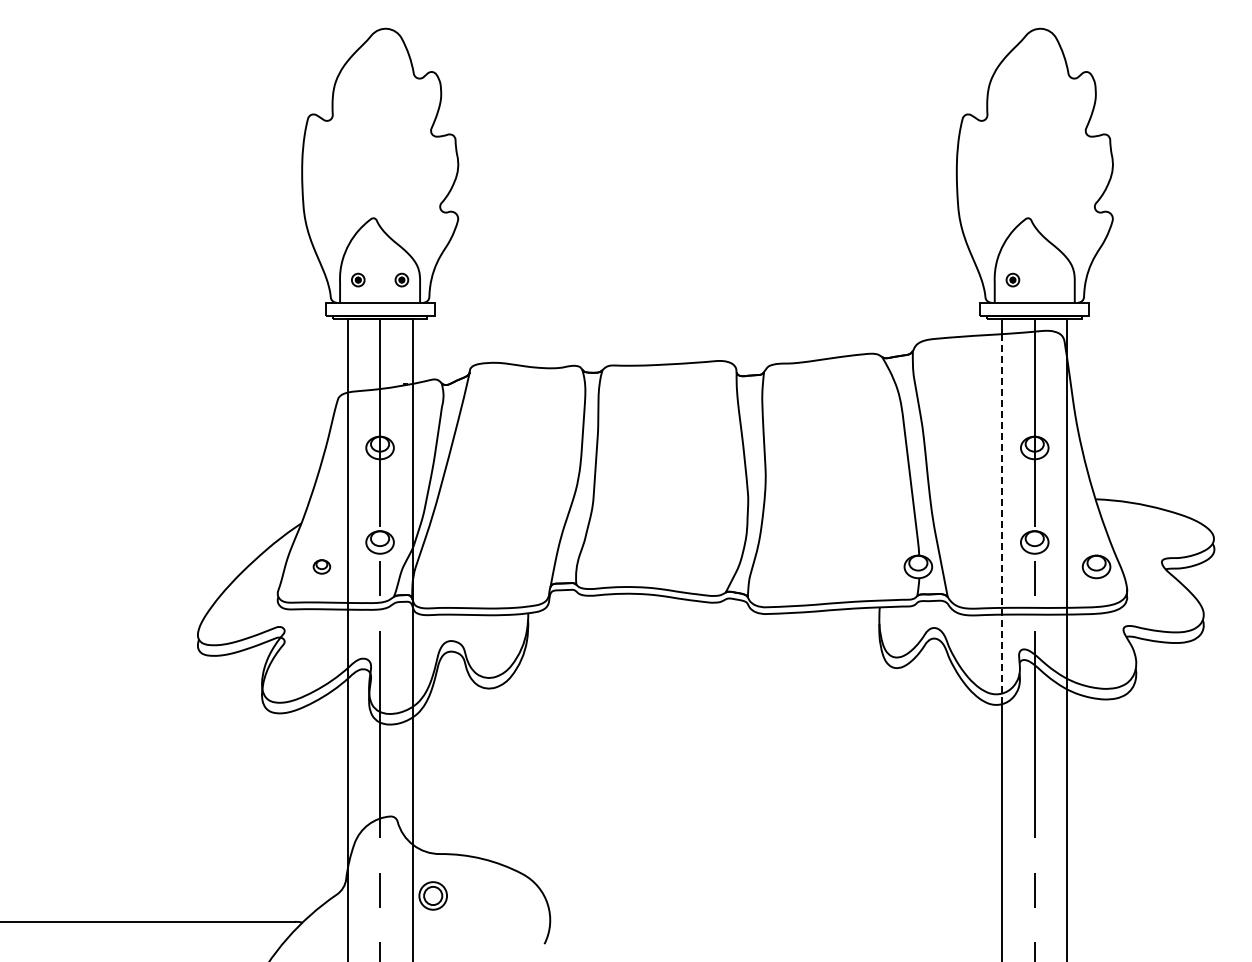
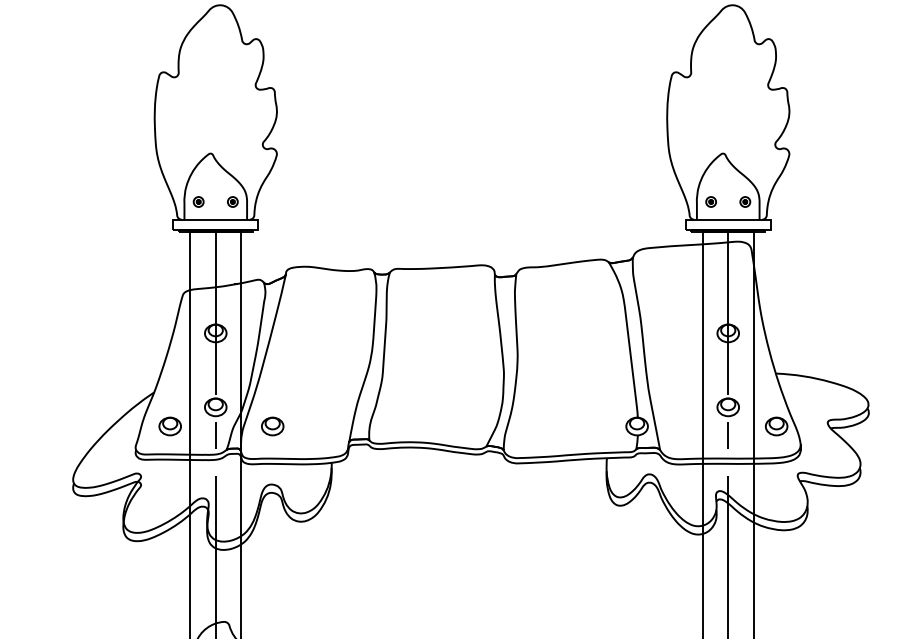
part: (1056, 279) -> (745, 201), added
line: (1002, 519) -> (702, 389), dashed -> solid
part: (321, 566) -> (169, 426), size x1.67
part: (452, 566) -> (272, 426), added

